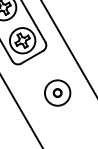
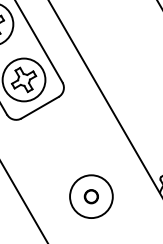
part: (57, 92) -> (91, 195), moved

